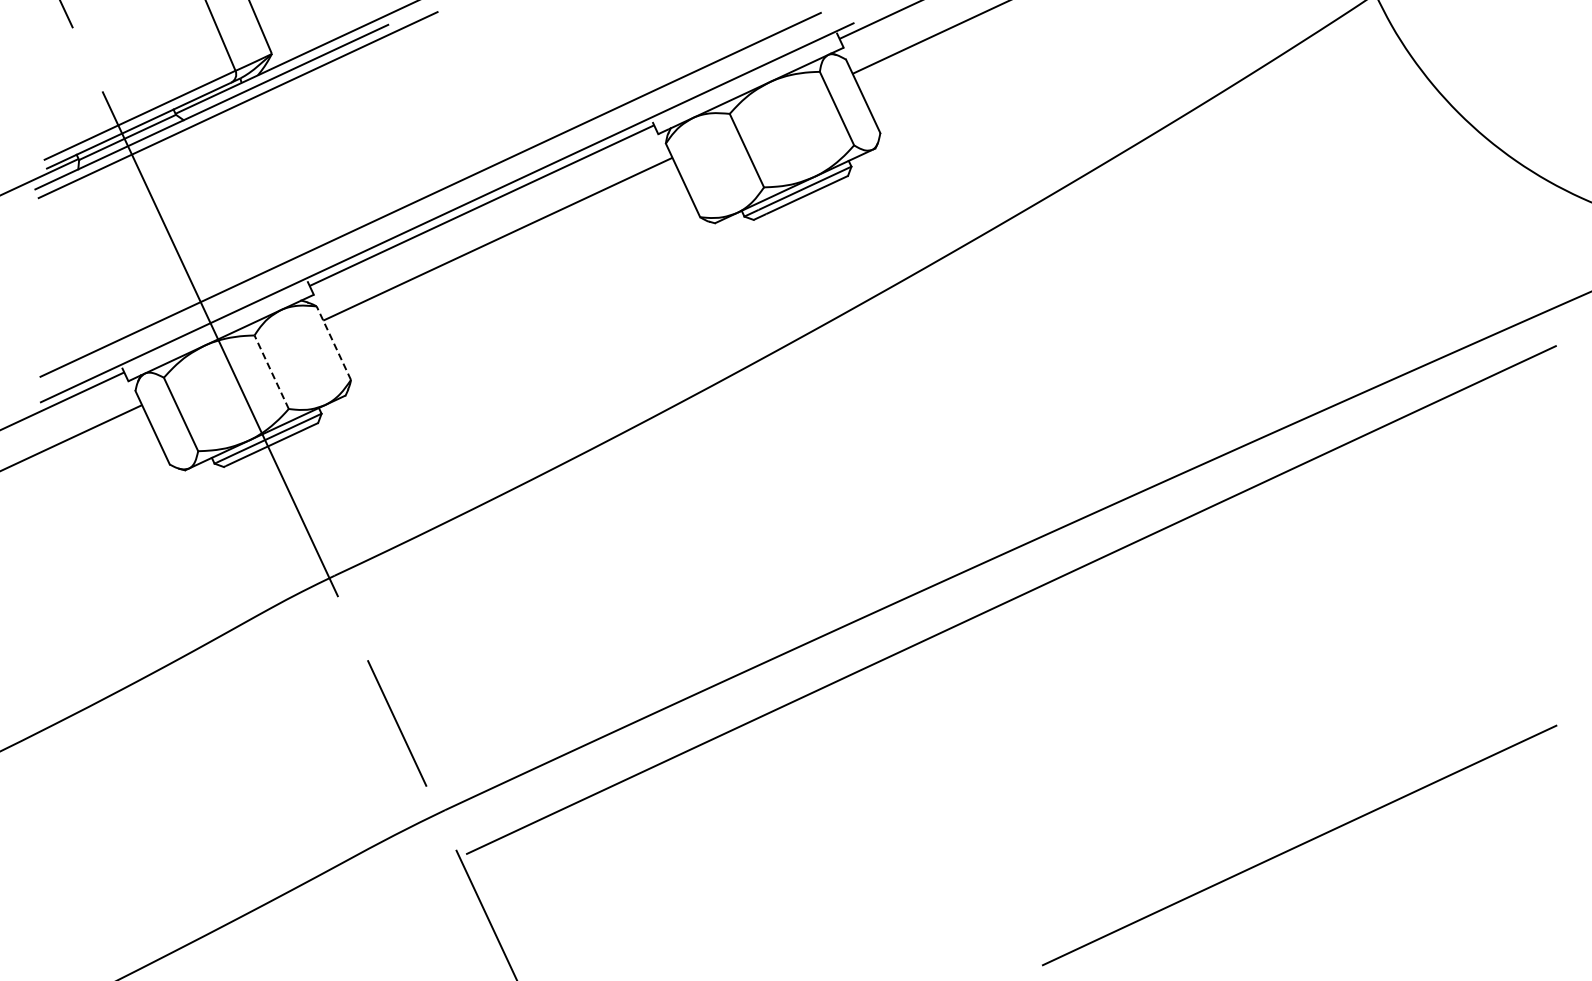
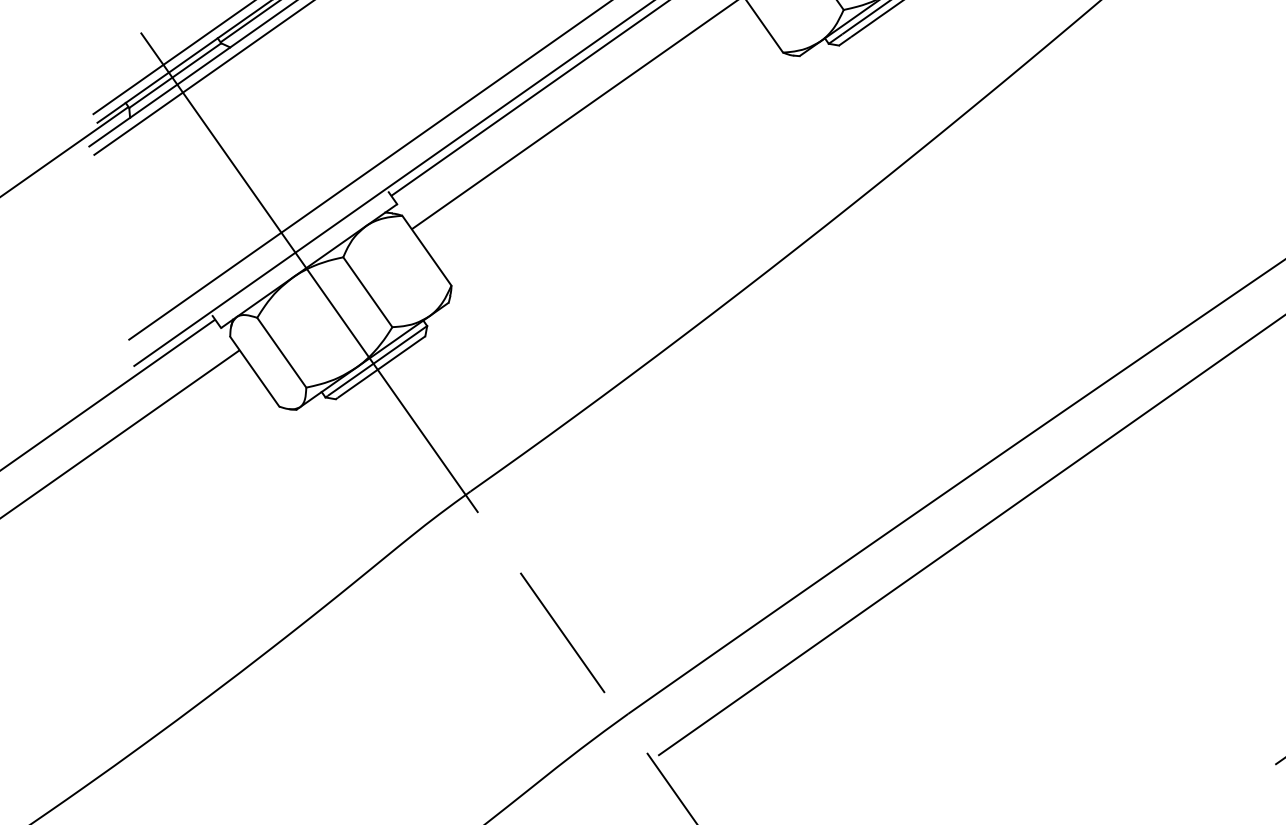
line: (333, 343) -> (426, 251), dashed -> solid
line: (271, 372) -> (367, 292), dashed -> solid

